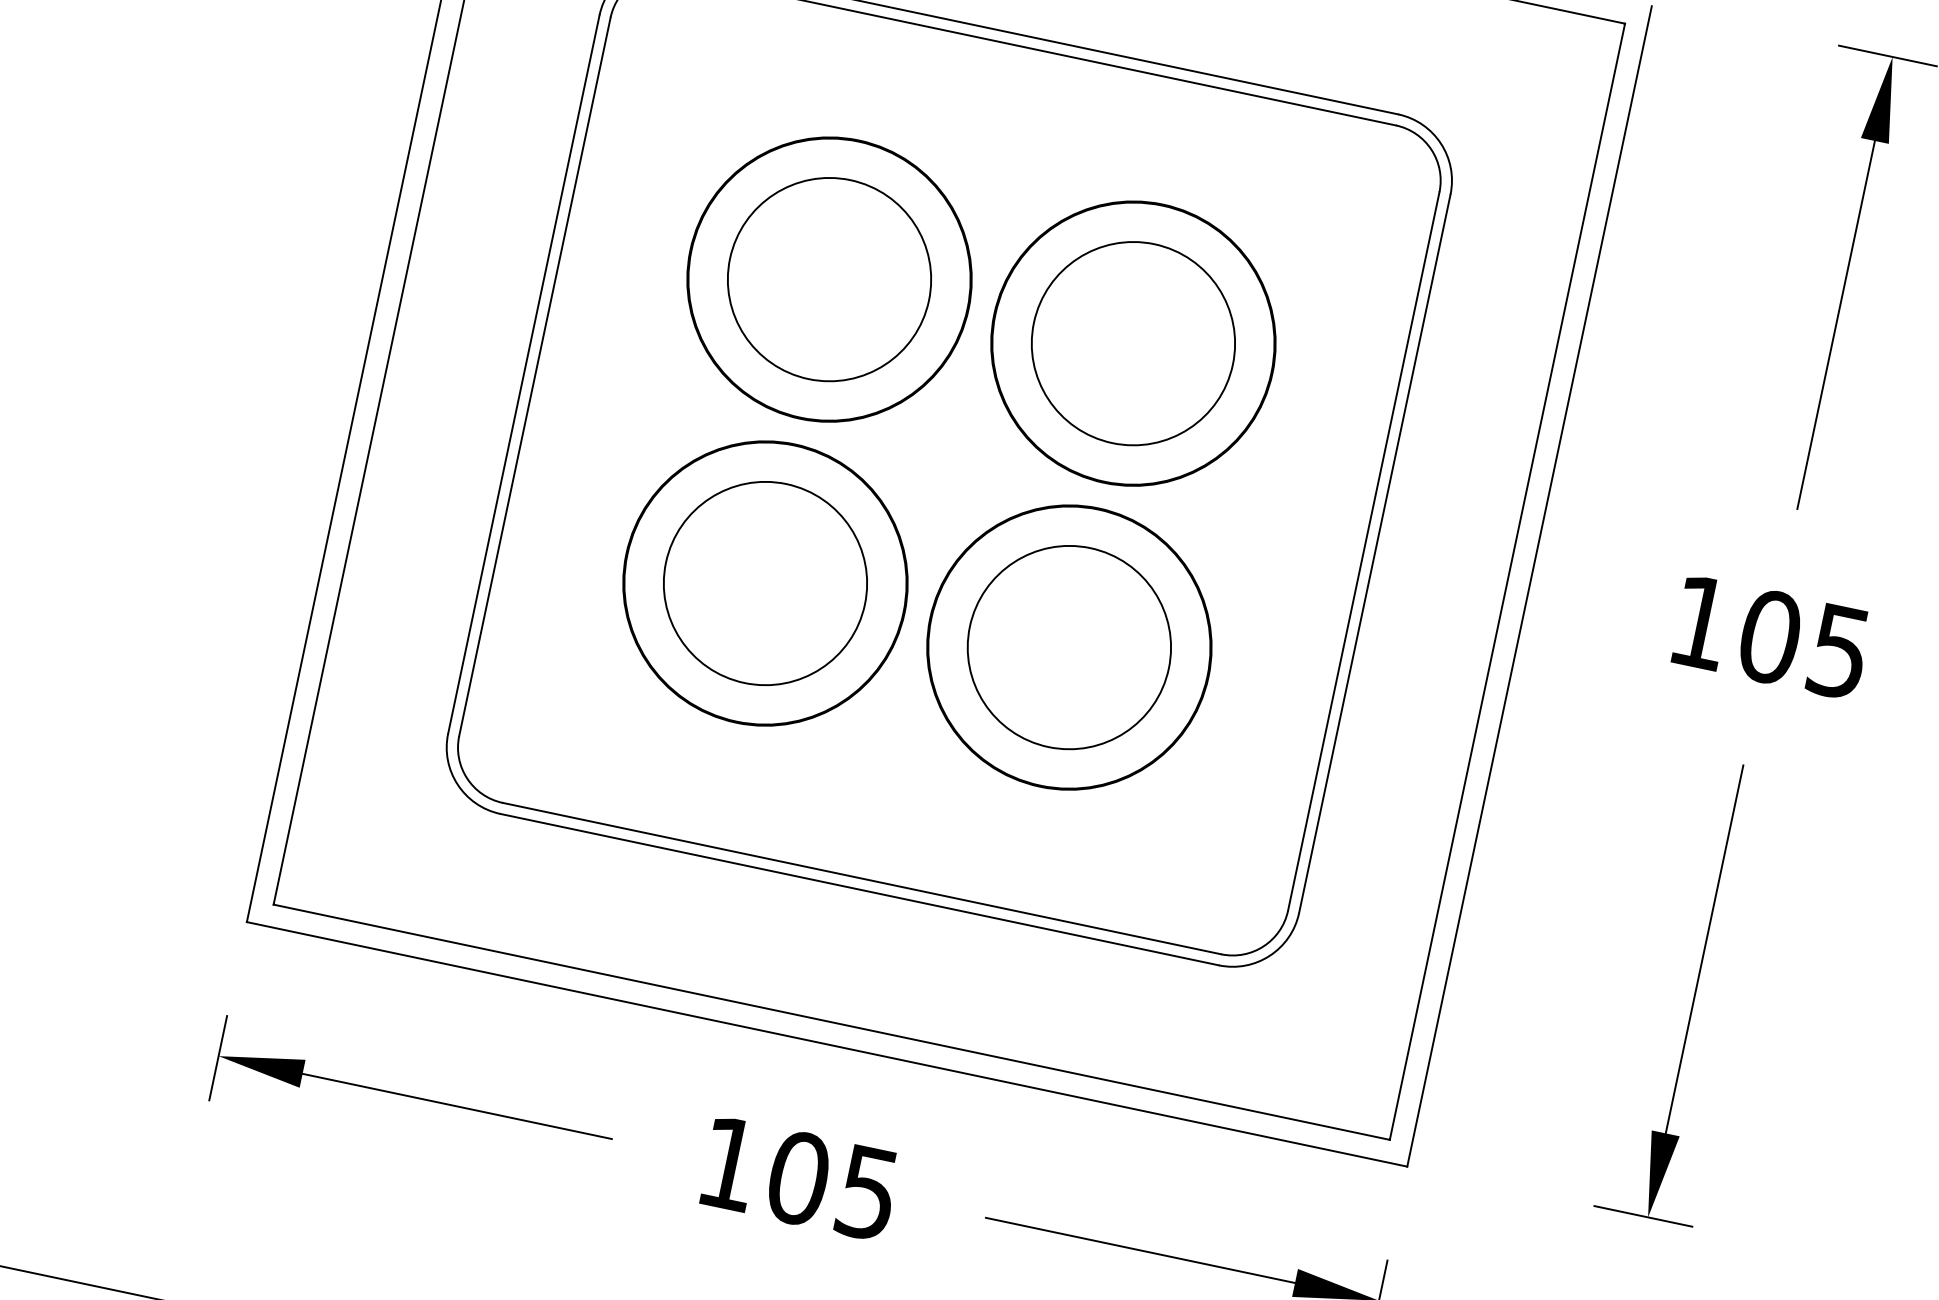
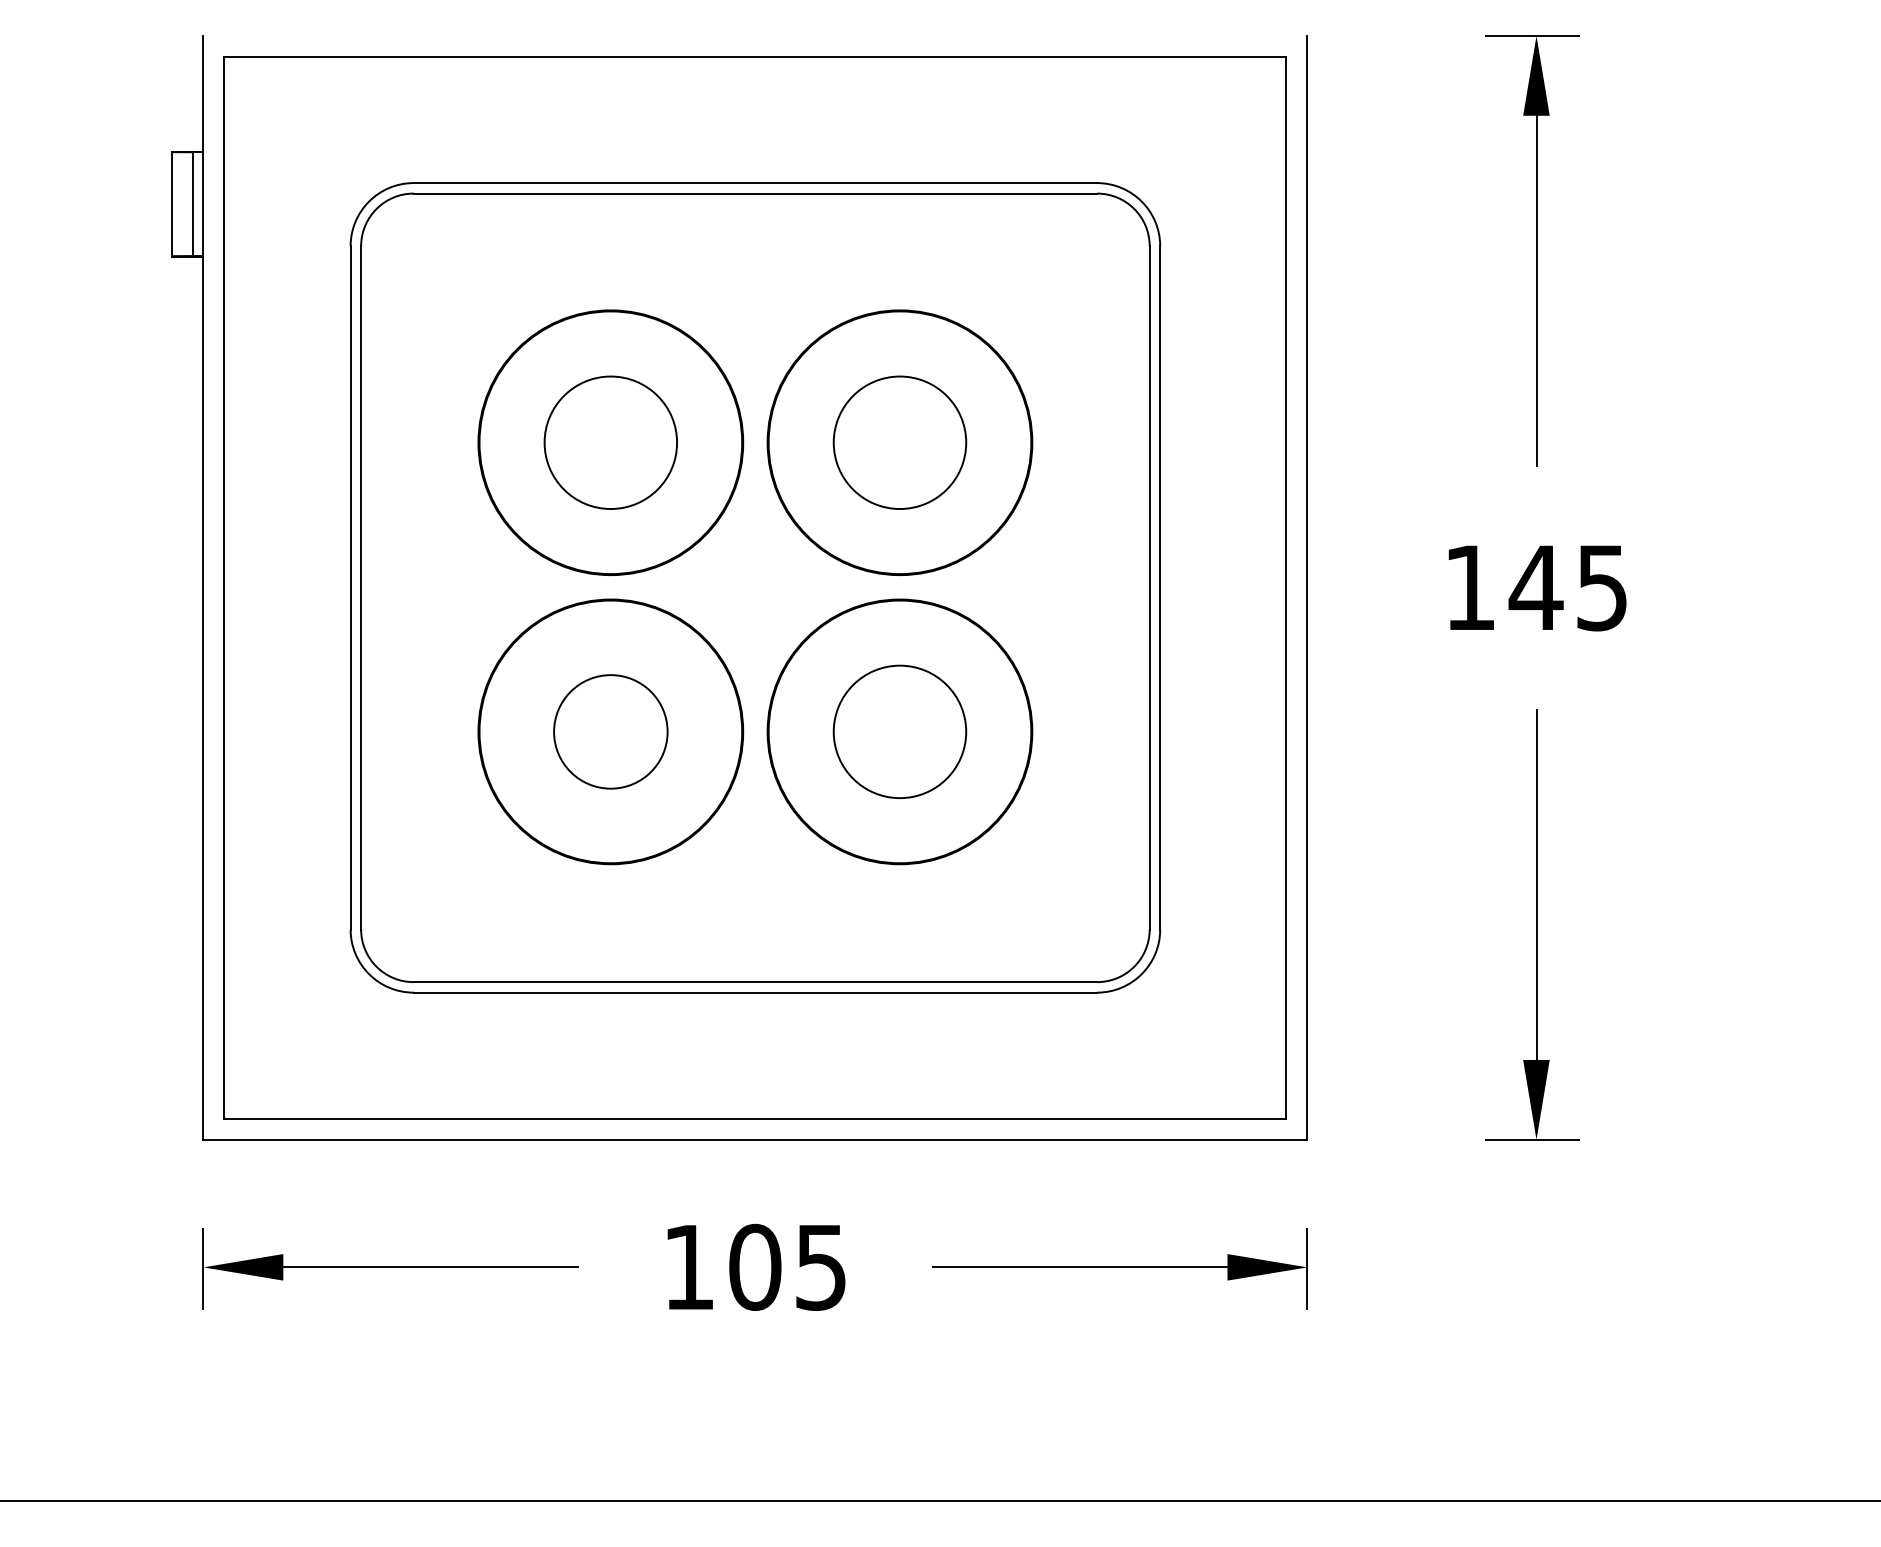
circle: (829, 279) -> (610, 442), size x0.7
circle: (1132, 343) -> (899, 442), size x0.7
circle: (765, 583) -> (610, 731), size x0.6
text: (1769, 636) -> (1535, 587), 105 -> 145
circle: (1068, 647) -> (899, 731), size x0.7

